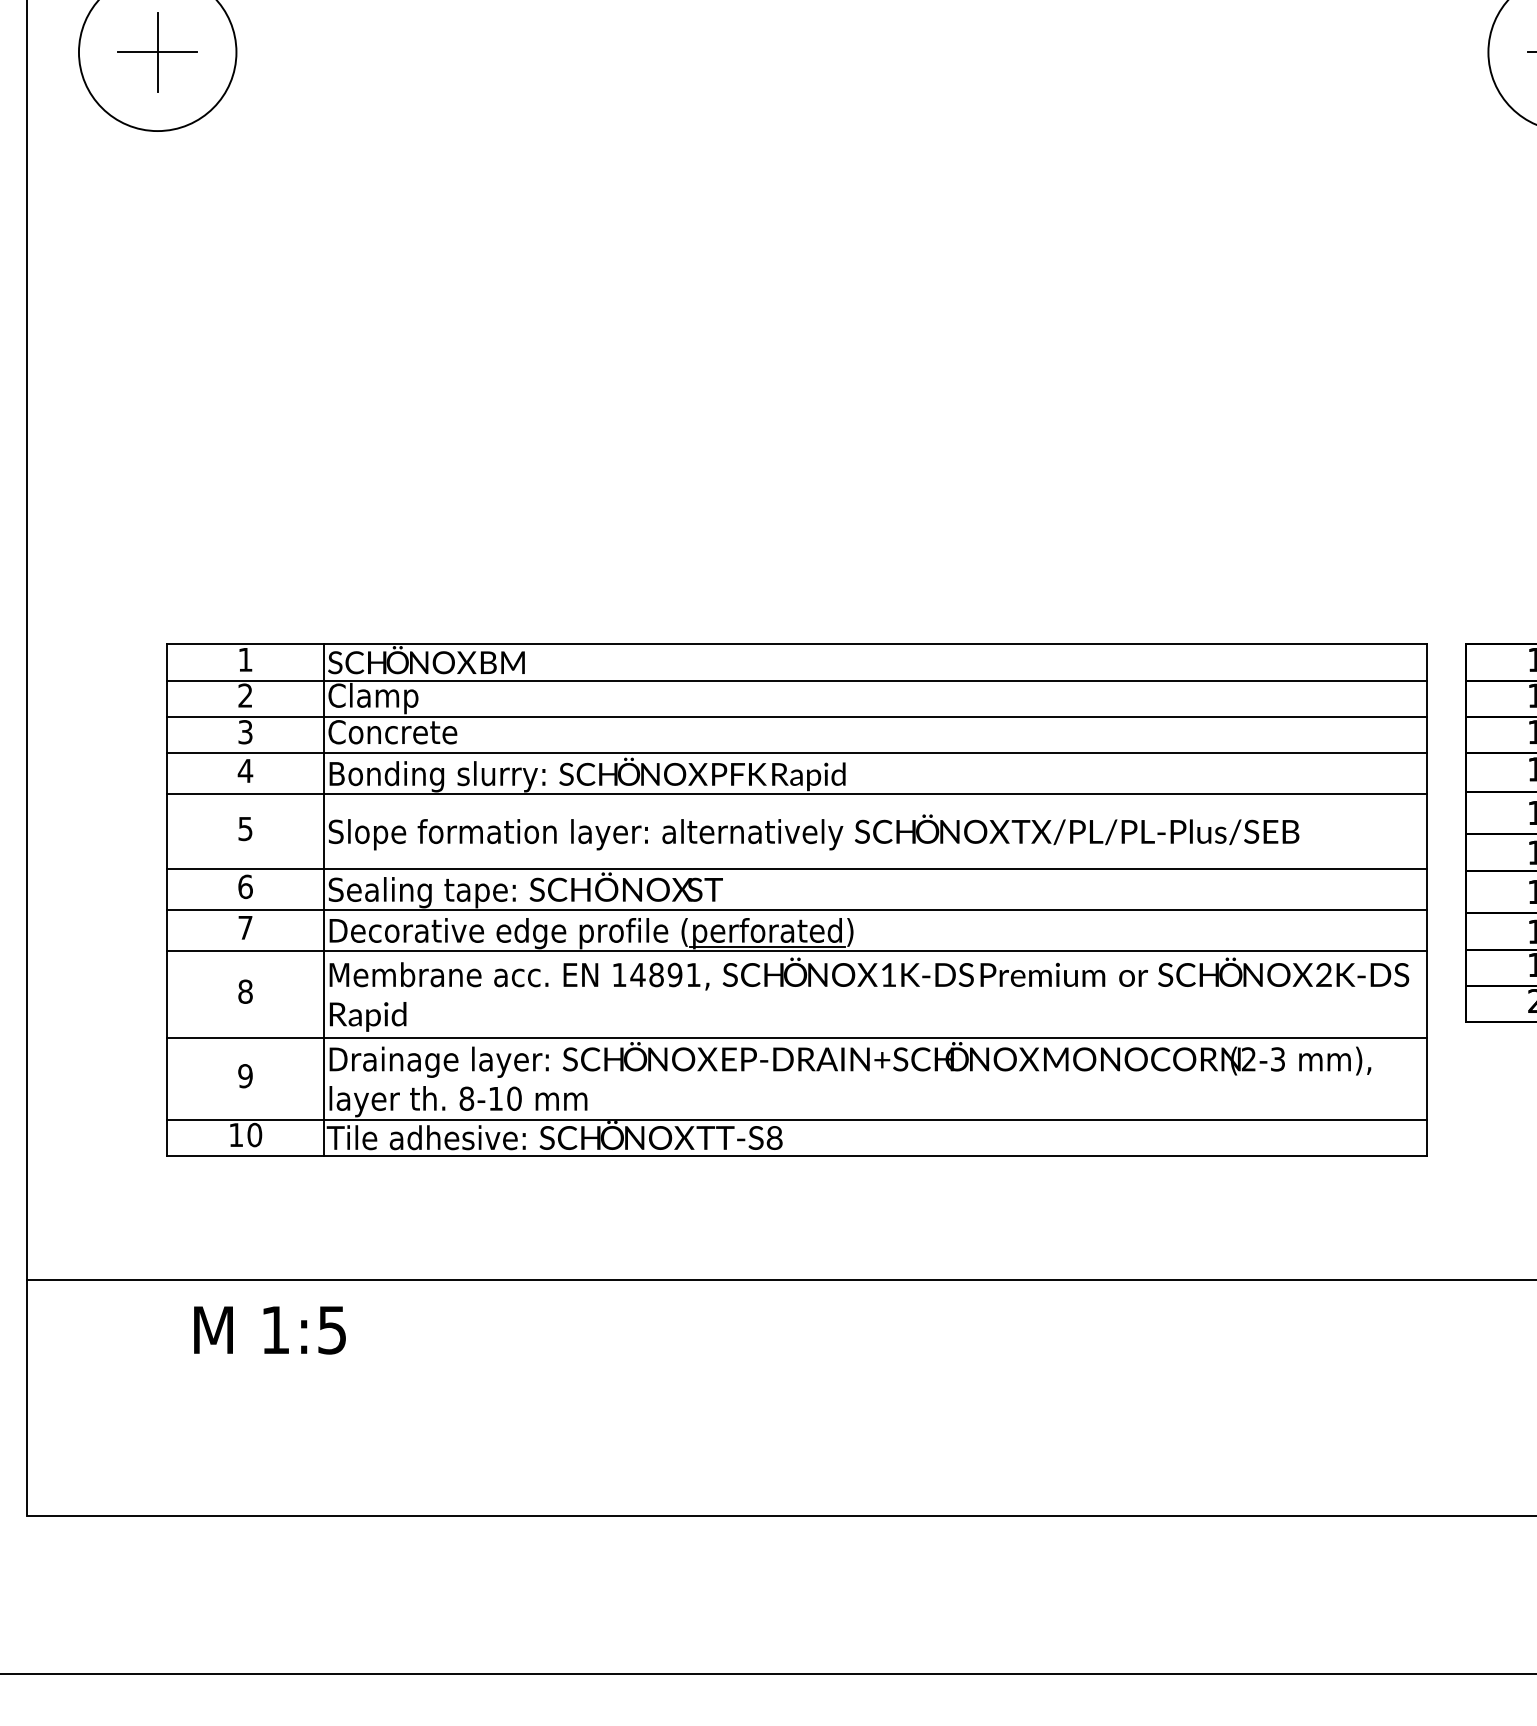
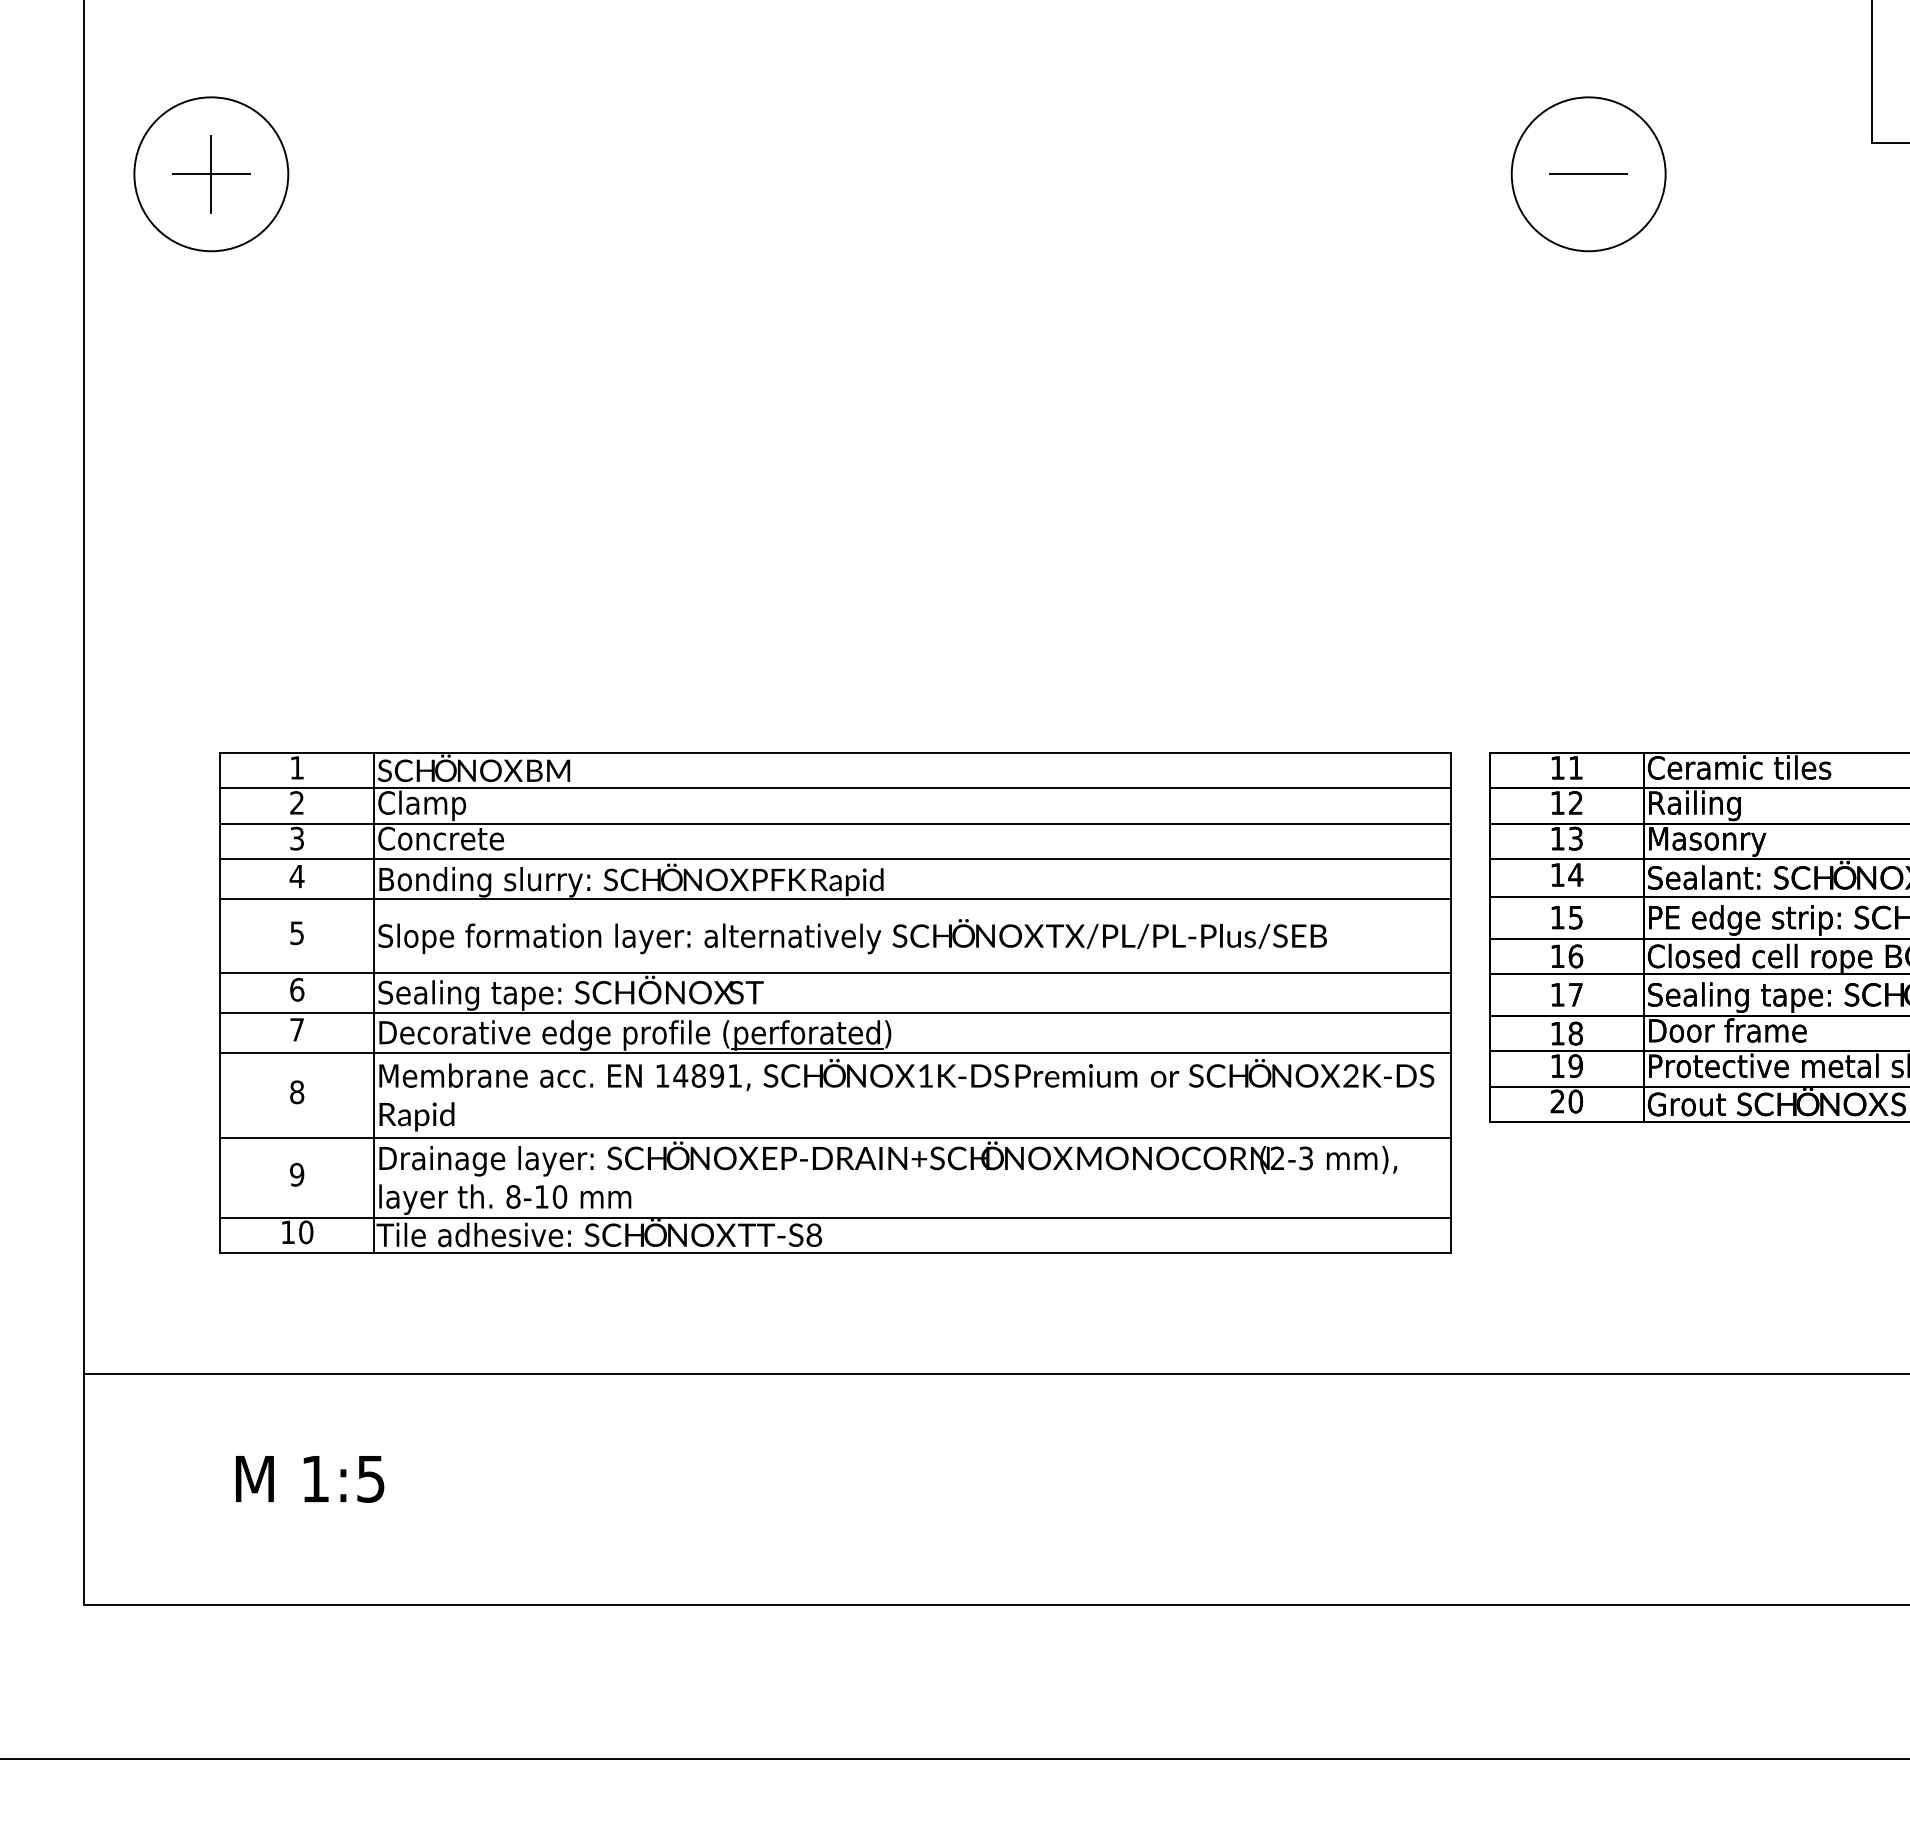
text: (270, 1330) -> (310, 1479), moved

